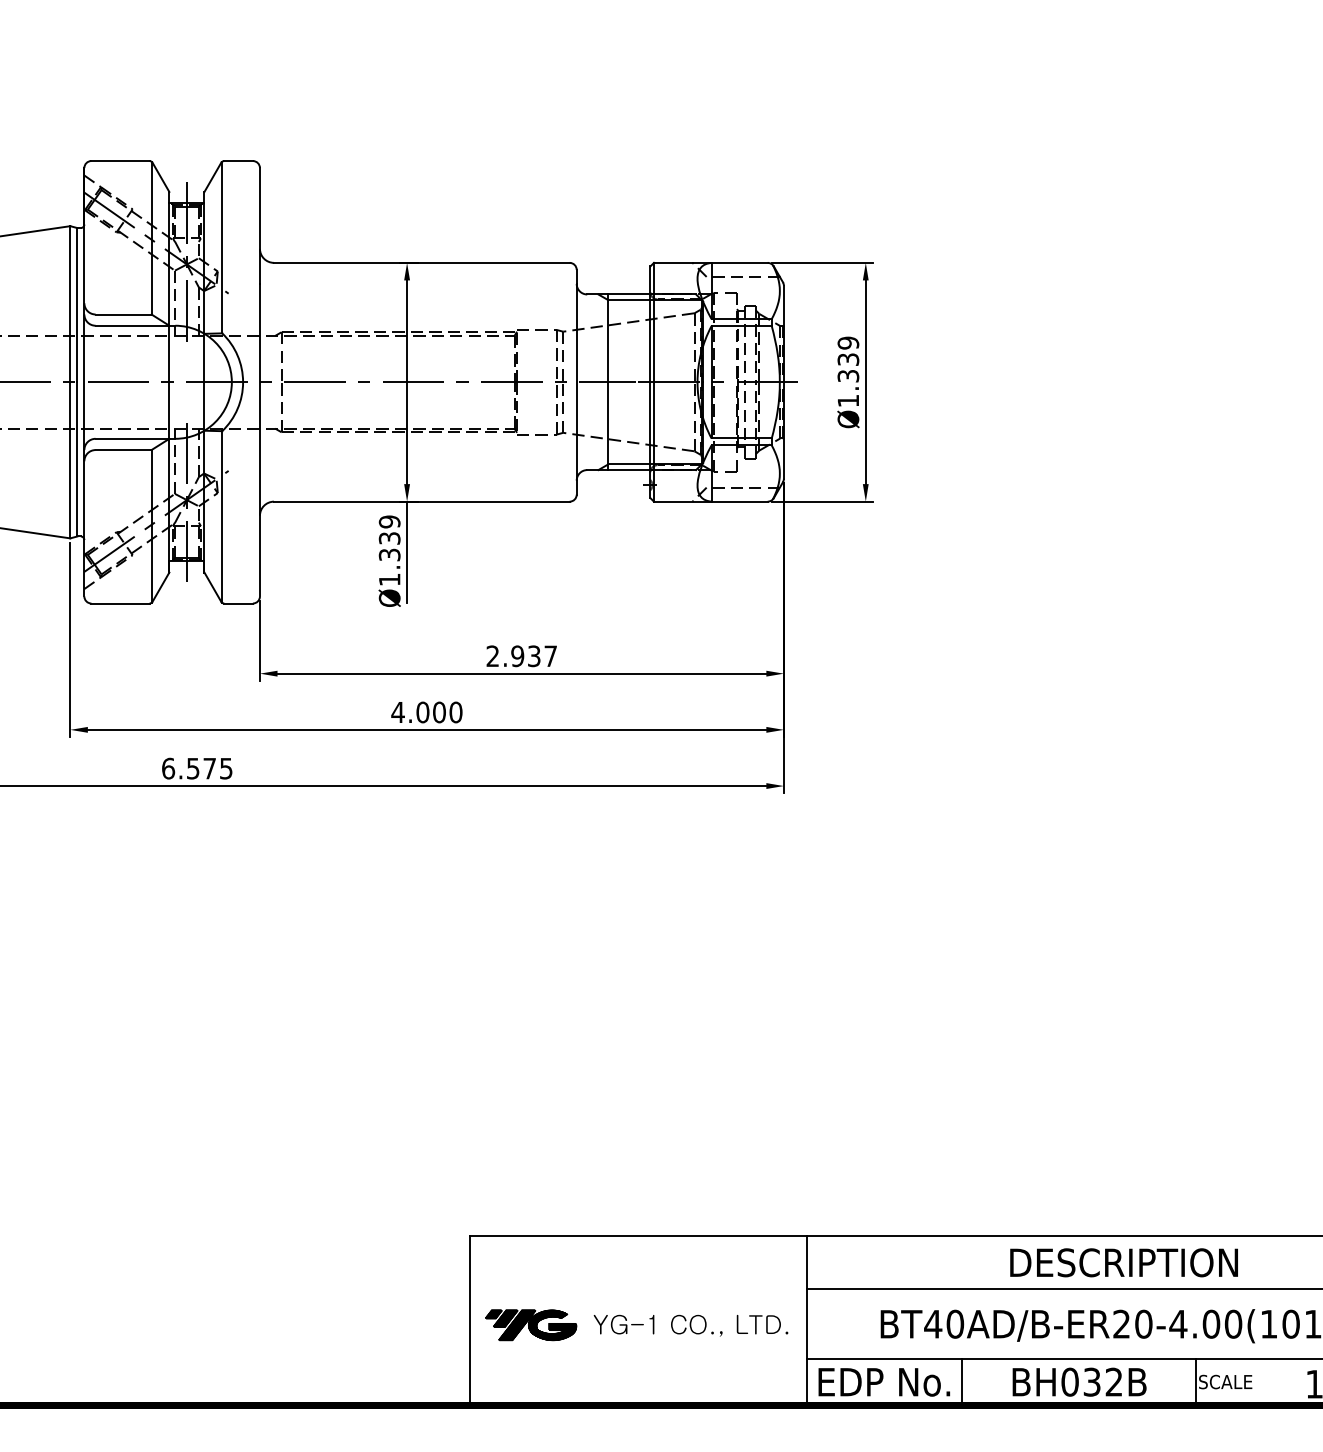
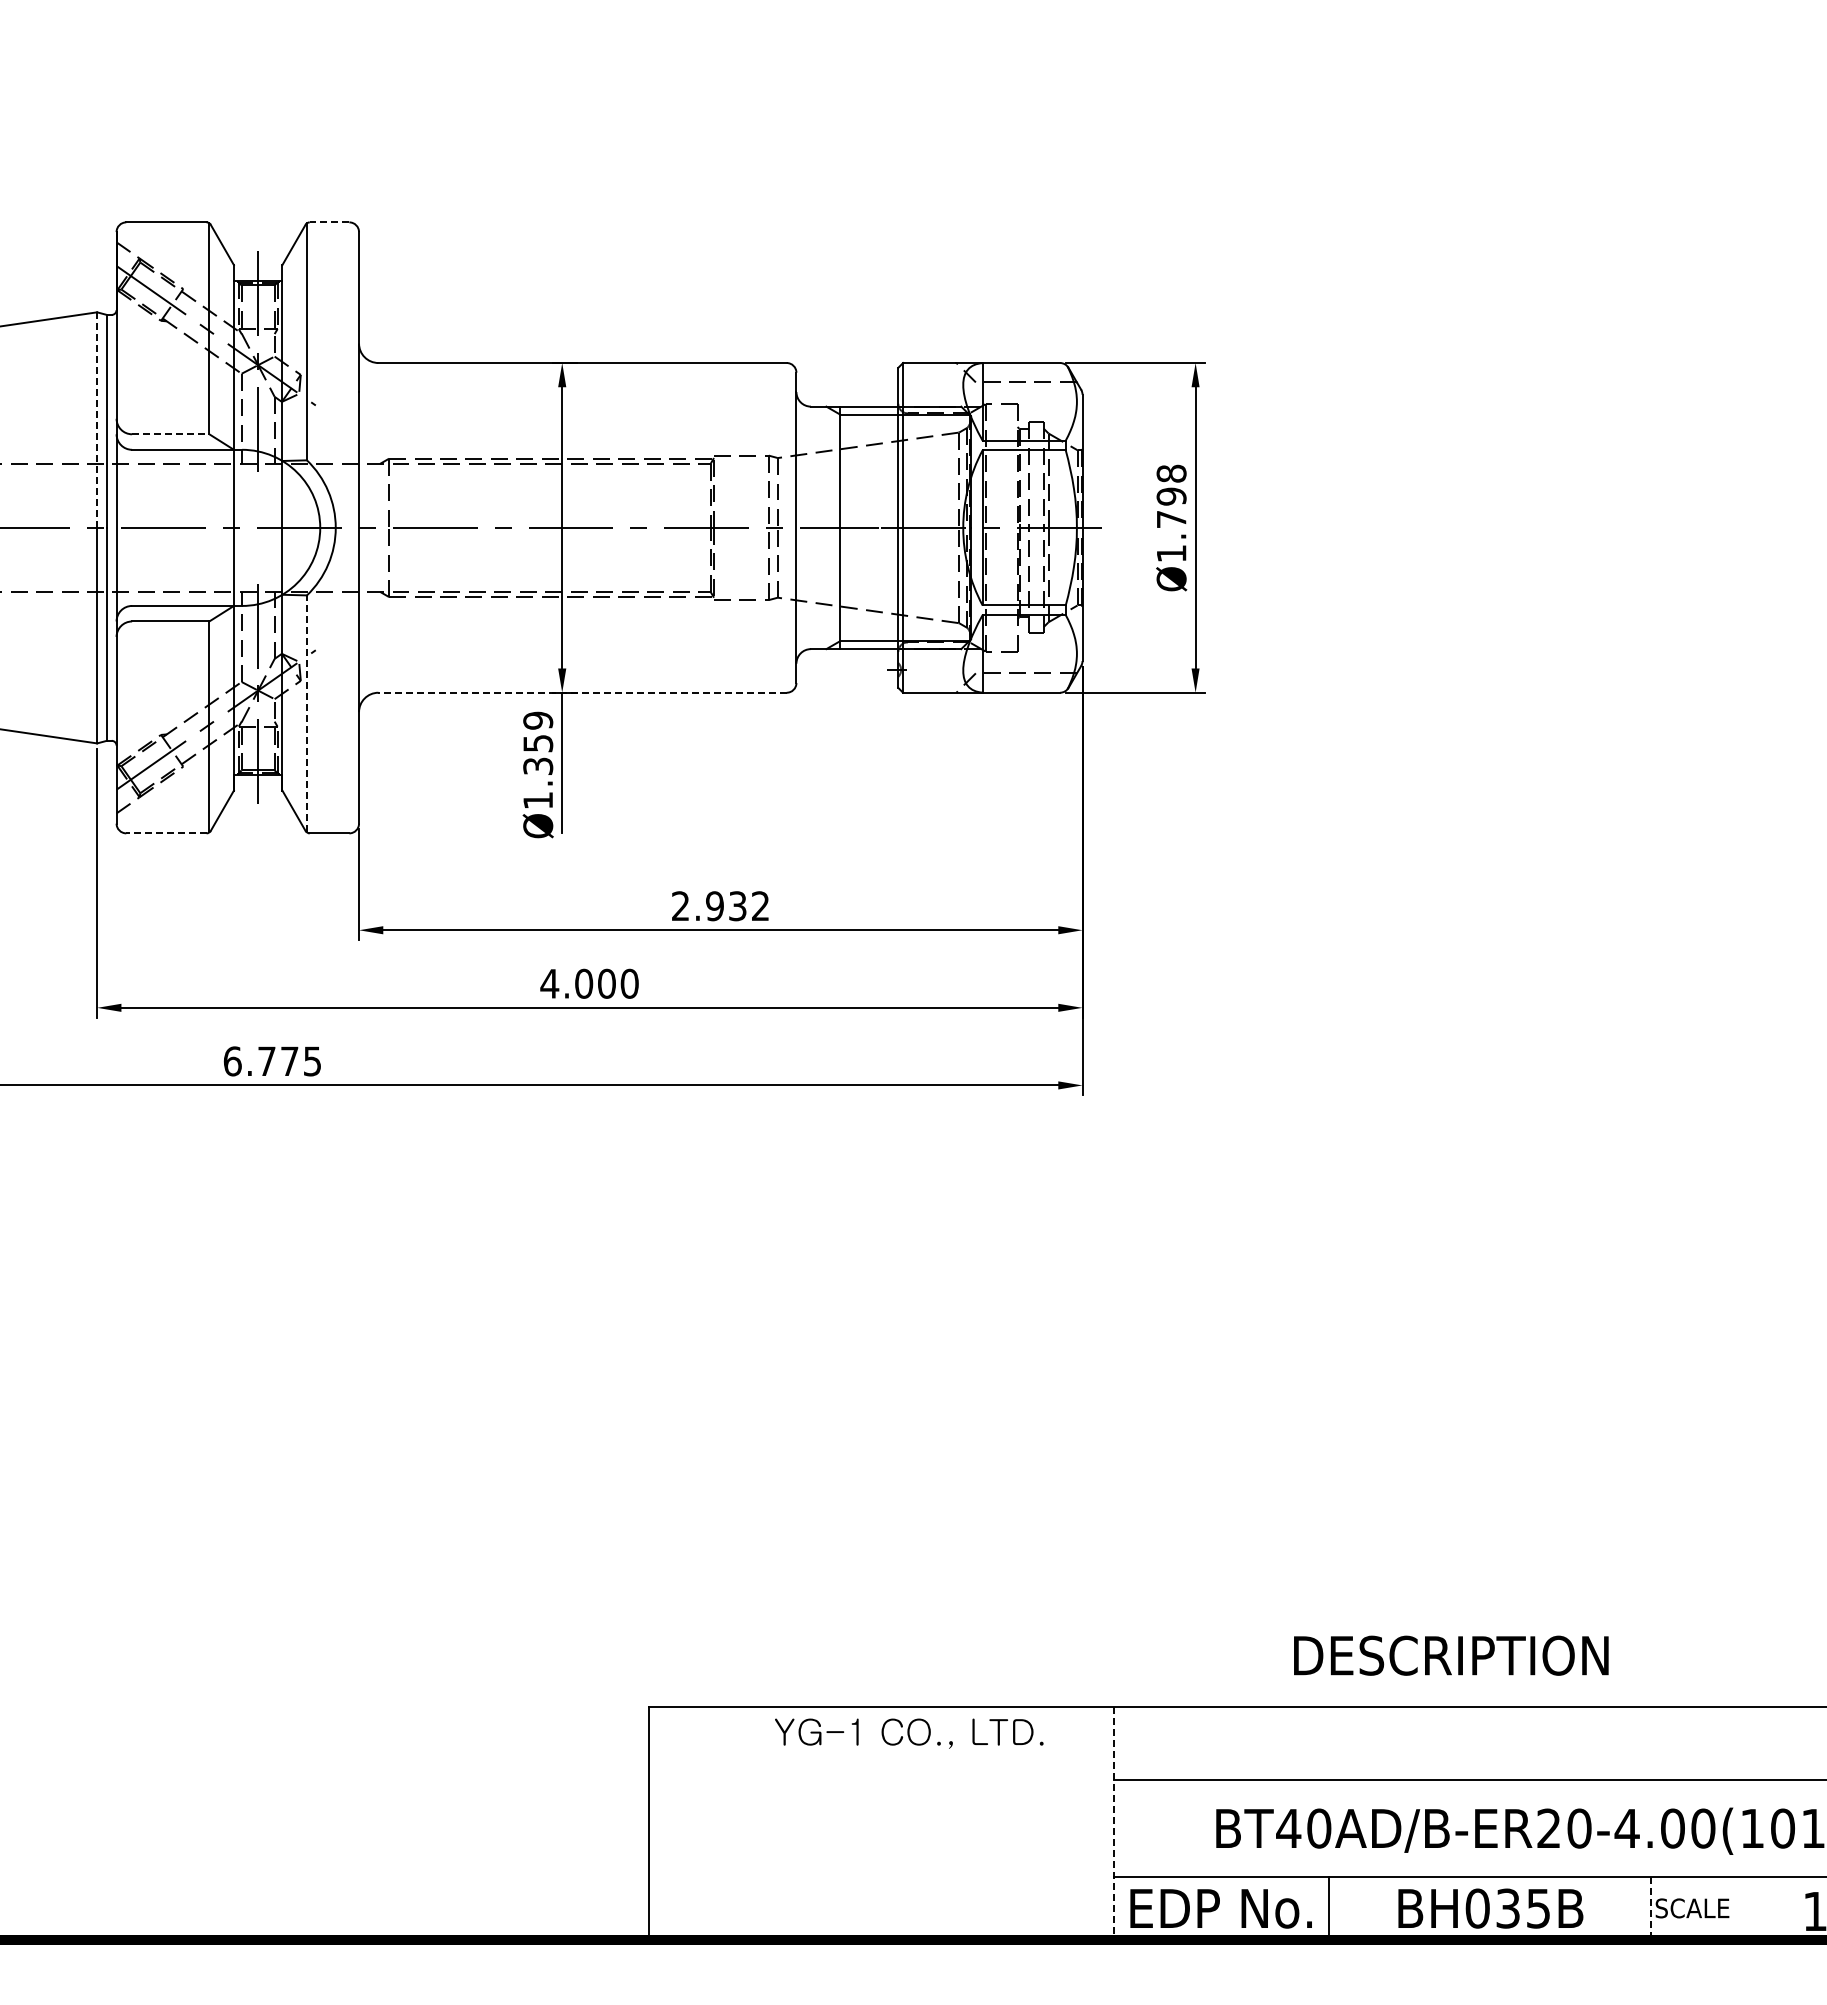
line: (238, 161) -> (329, 222), solid -> dashed
line: (70, 304) -> (97, 420), solid -> dashed
line: (123, 314) -> (170, 434), solid -> dashed
text: (848, 359) -> (1171, 496), Ø1.339 -> Ø1.798
line: (421, 501) -> (582, 692), solid -> dashed
line: (221, 516) -> (306, 713), solid -> dashed
text: (389, 538) -> (537, 743), Ø1.339 -> Ø1.359
line: (119, 603) -> (165, 833), solid -> dashed
text: (550, 655) -> (760, 905), 2.937 -> 2.932
text: (192, 768) -> (266, 1061), 6.575 -> 6.775
text: (1124, 1262) -> (1451, 1655), moved
line: (806, 1321) -> (1113, 1824), solid -> dashed
part: (531, 1324) -> (733, 1829), removed
text: (691, 1325) -> (909, 1733), moved
text: (1114, 1382) -> (1538, 1908), BH032B -> BH035B
line: (1195, 1382) -> (1651, 1908), solid -> dashed

